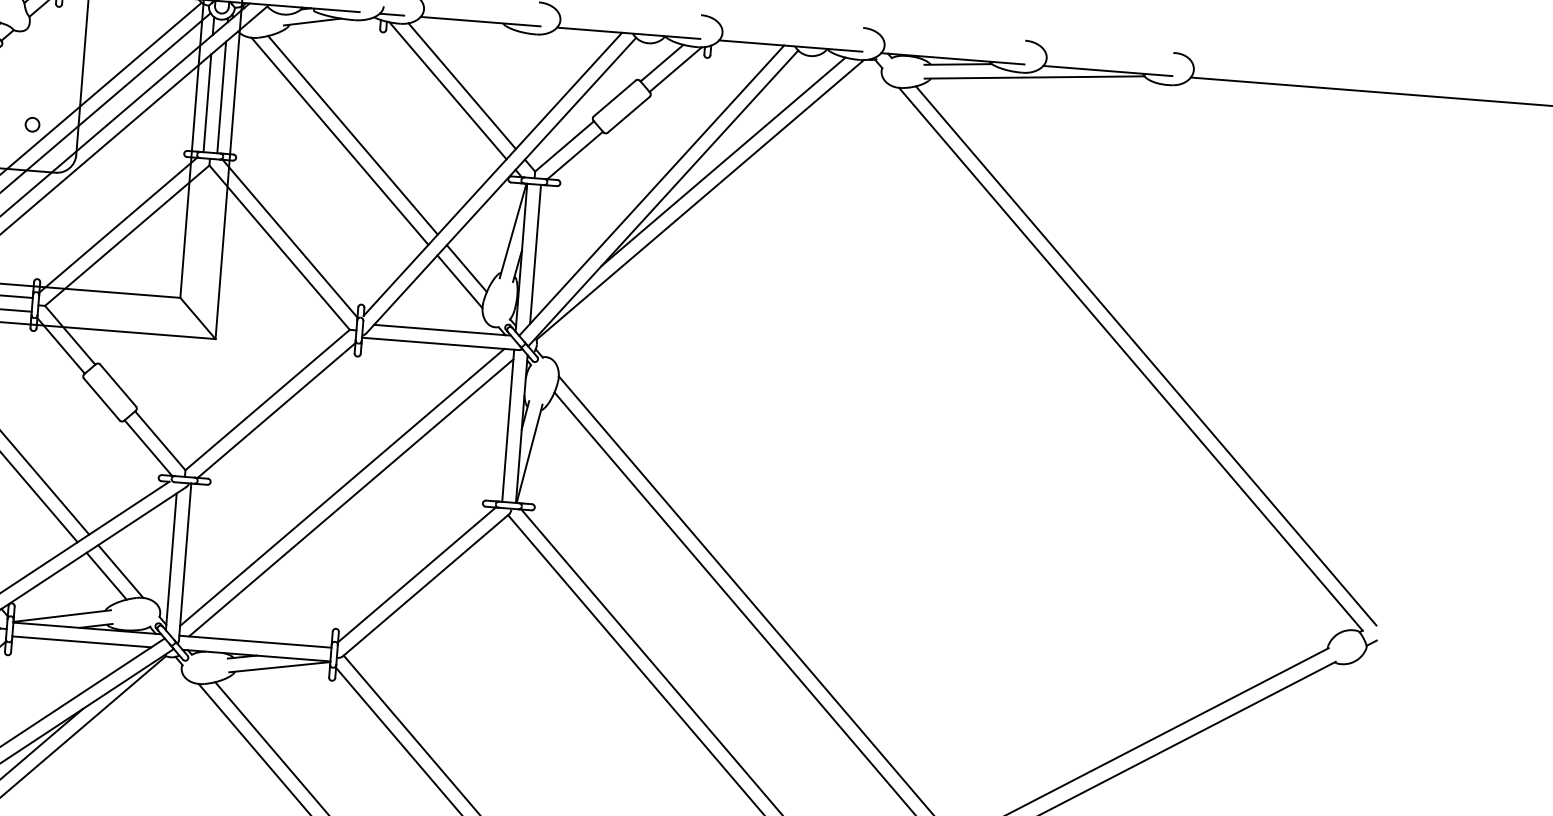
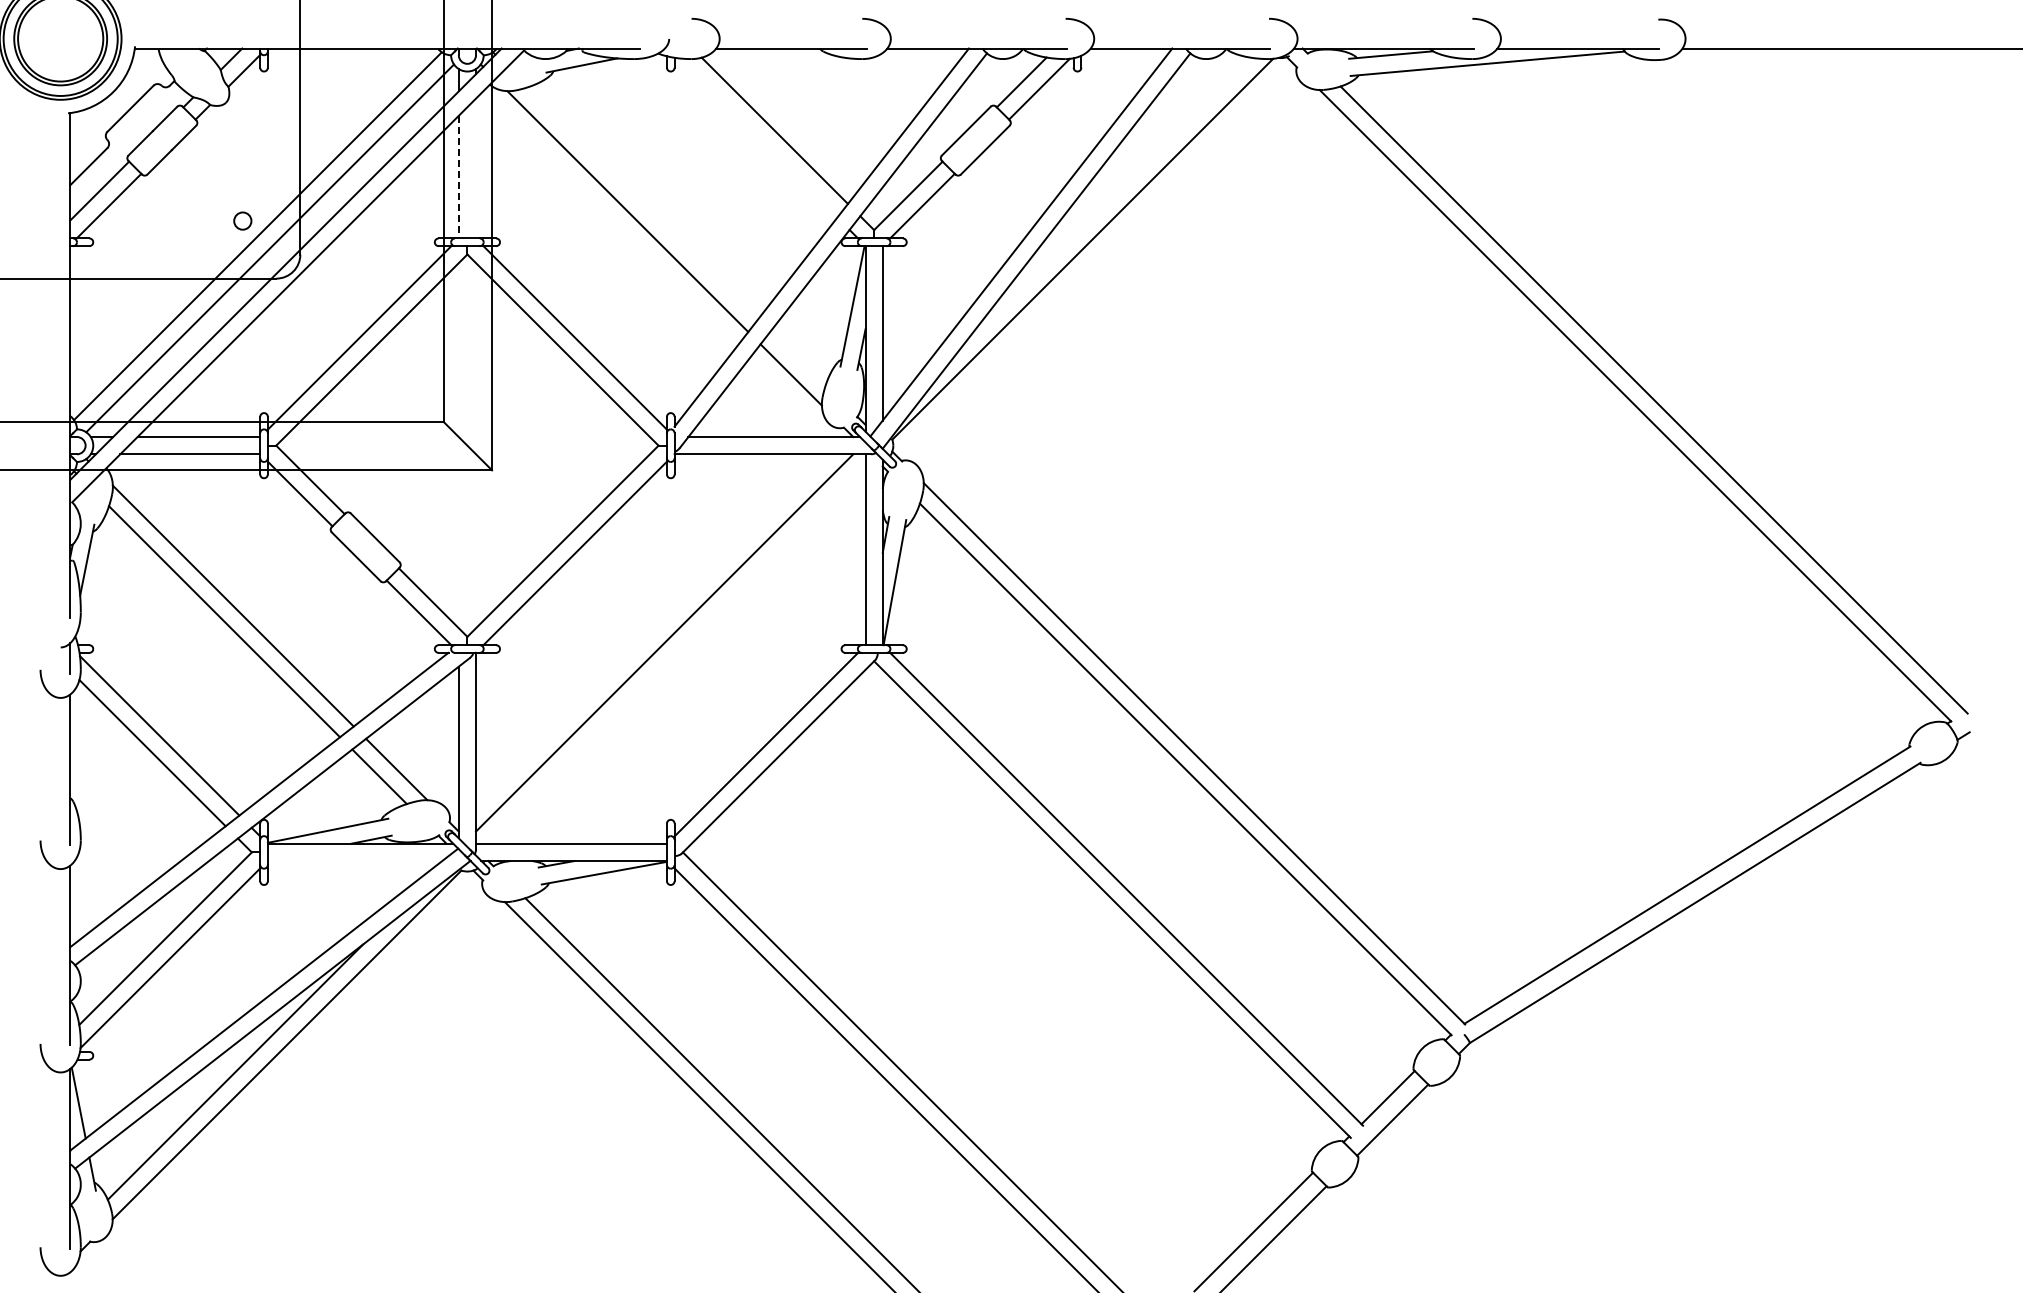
line: (391, 14) -> (679, 48), removed
line: (447, 90) -> (757, 137), removed
line: (222, 97) -> (476, 168), removed
line: (207, 103) -> (458, 177), solid -> dashed
line: (352, 135) -> (642, 202), removed
line: (723, 161) -> (1108, 199), removed
line: (466, 268) -> (798, 357), removed
line: (350, 497) -> (676, 654), removed
line: (81, 642) -> (354, 861), removed

